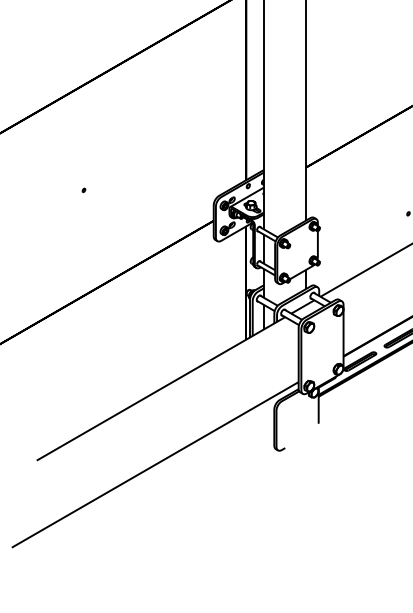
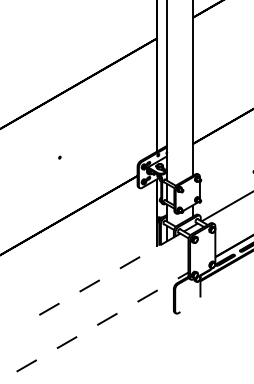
line: (161, 388) -> (106, 276), solid -> dashed
line: (155, 463) -> (102, 321), solid -> dashed

